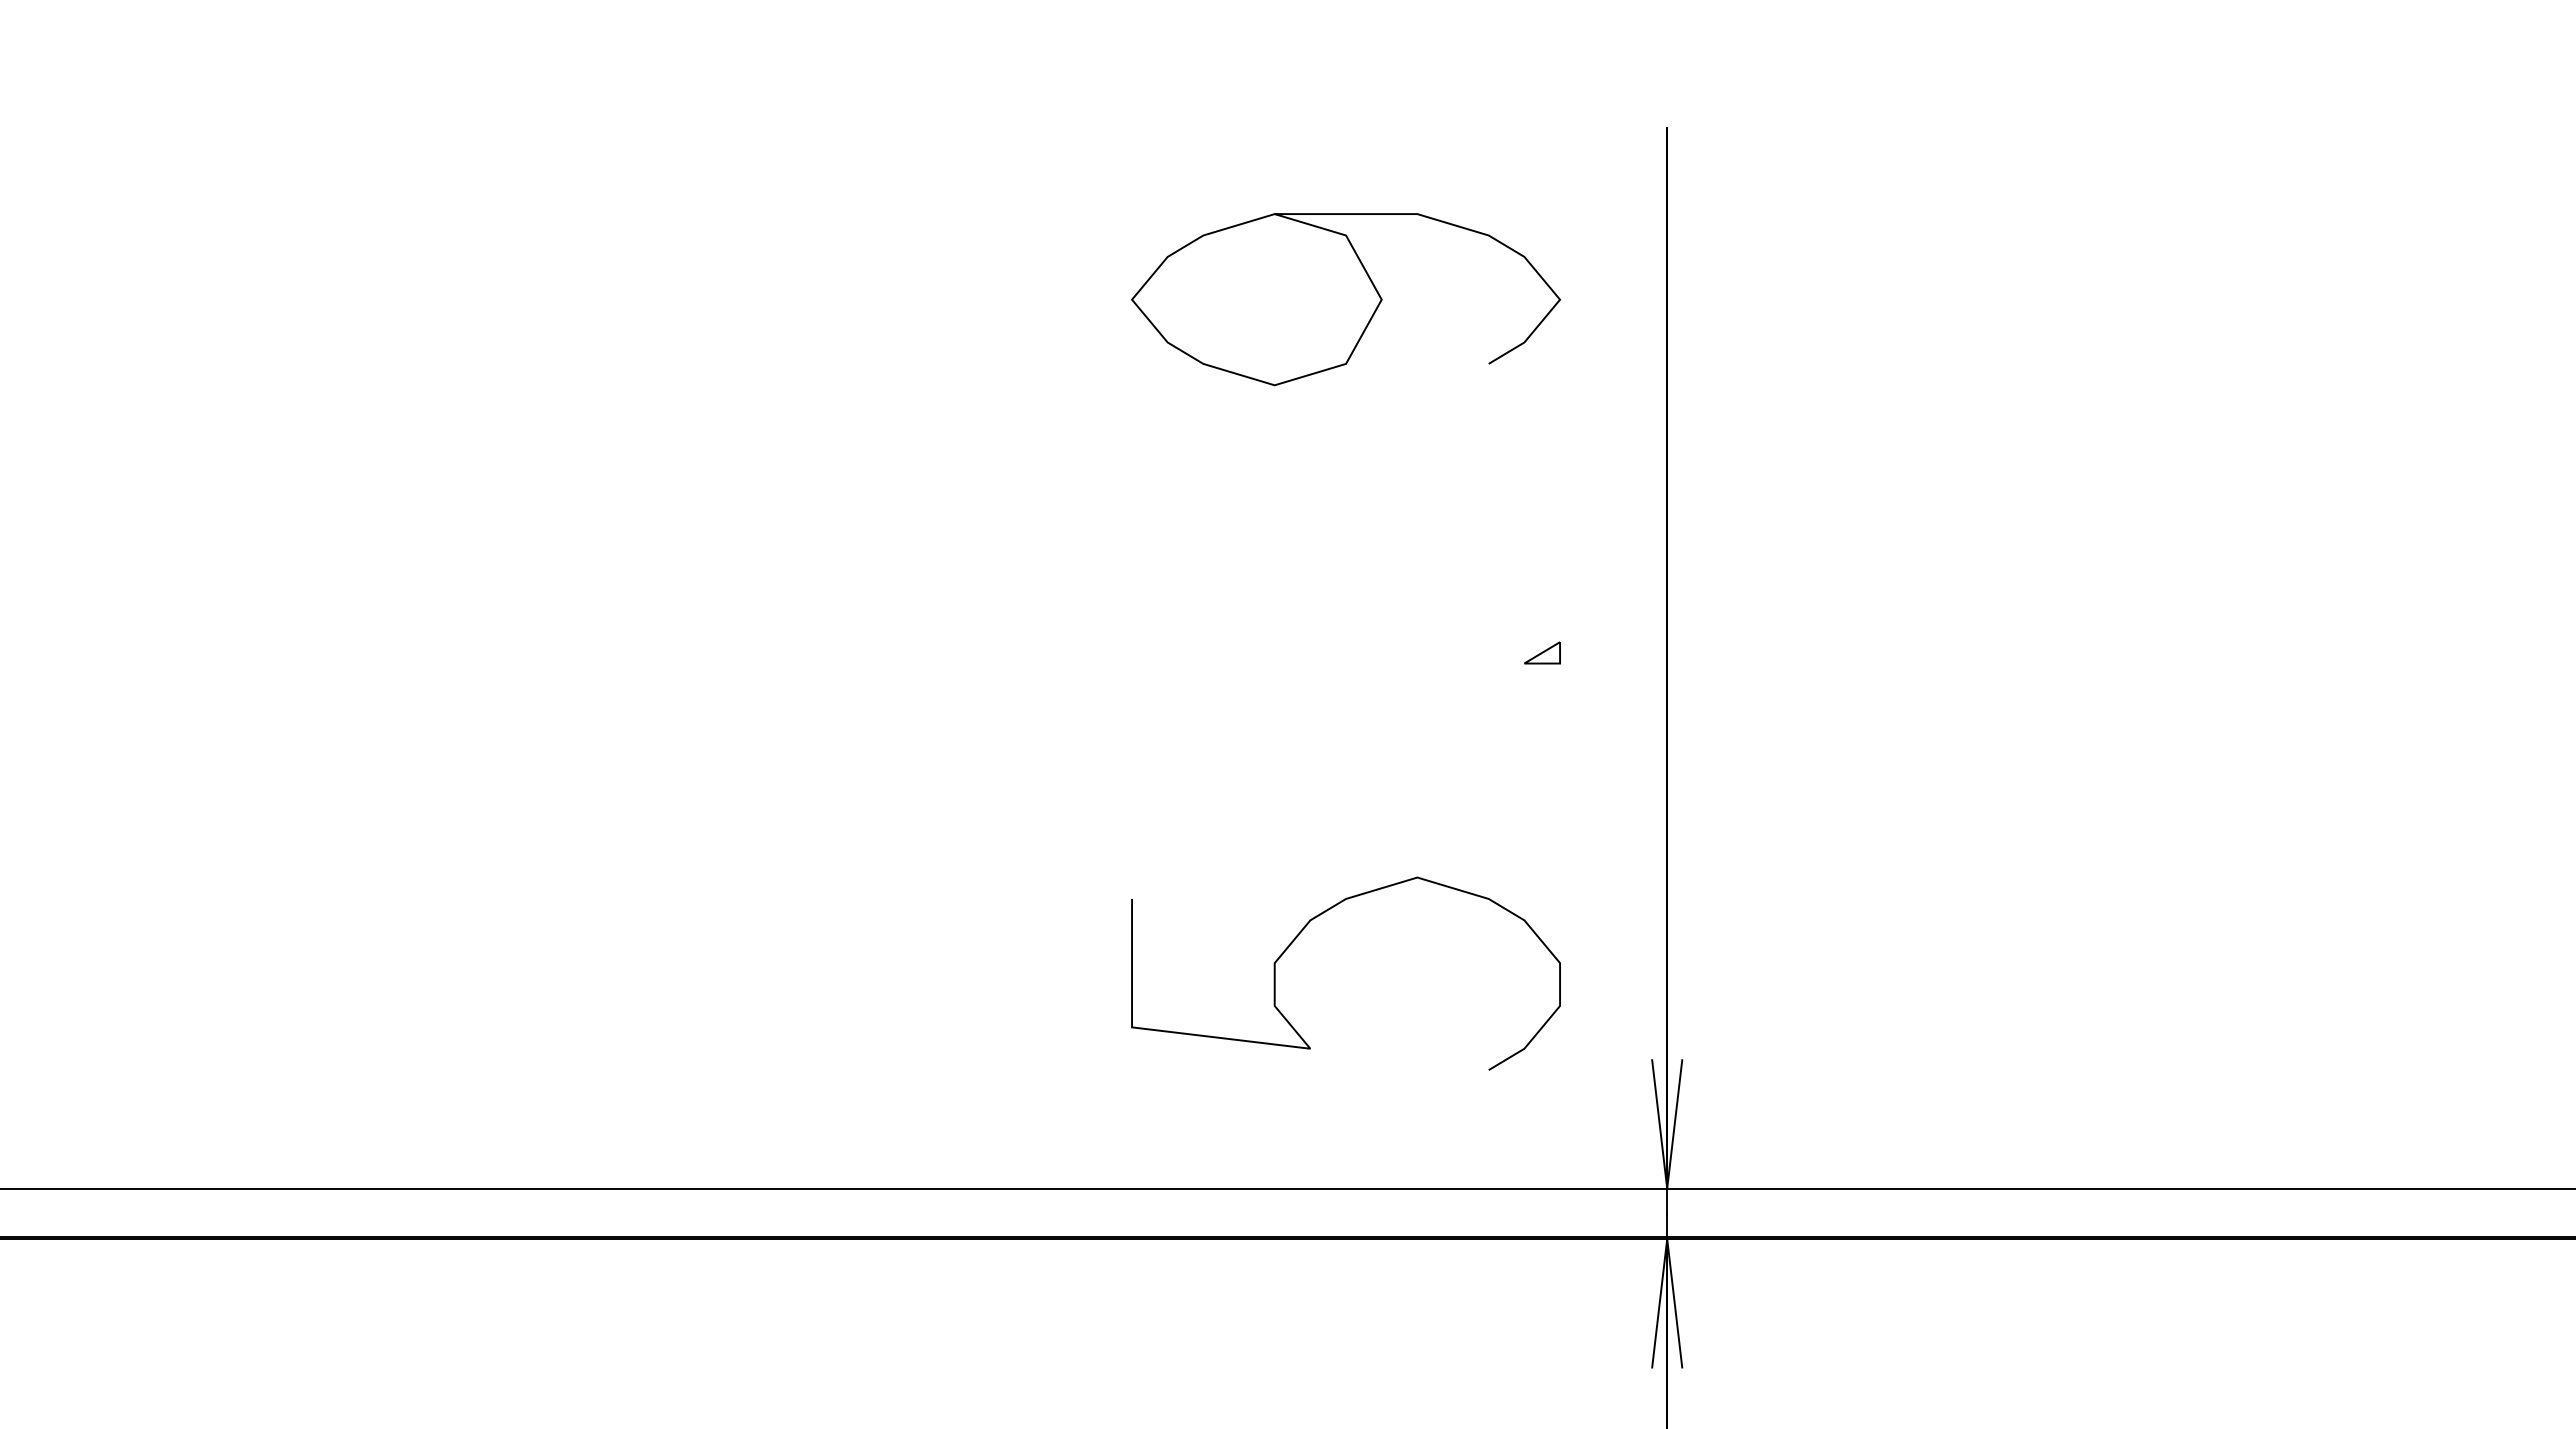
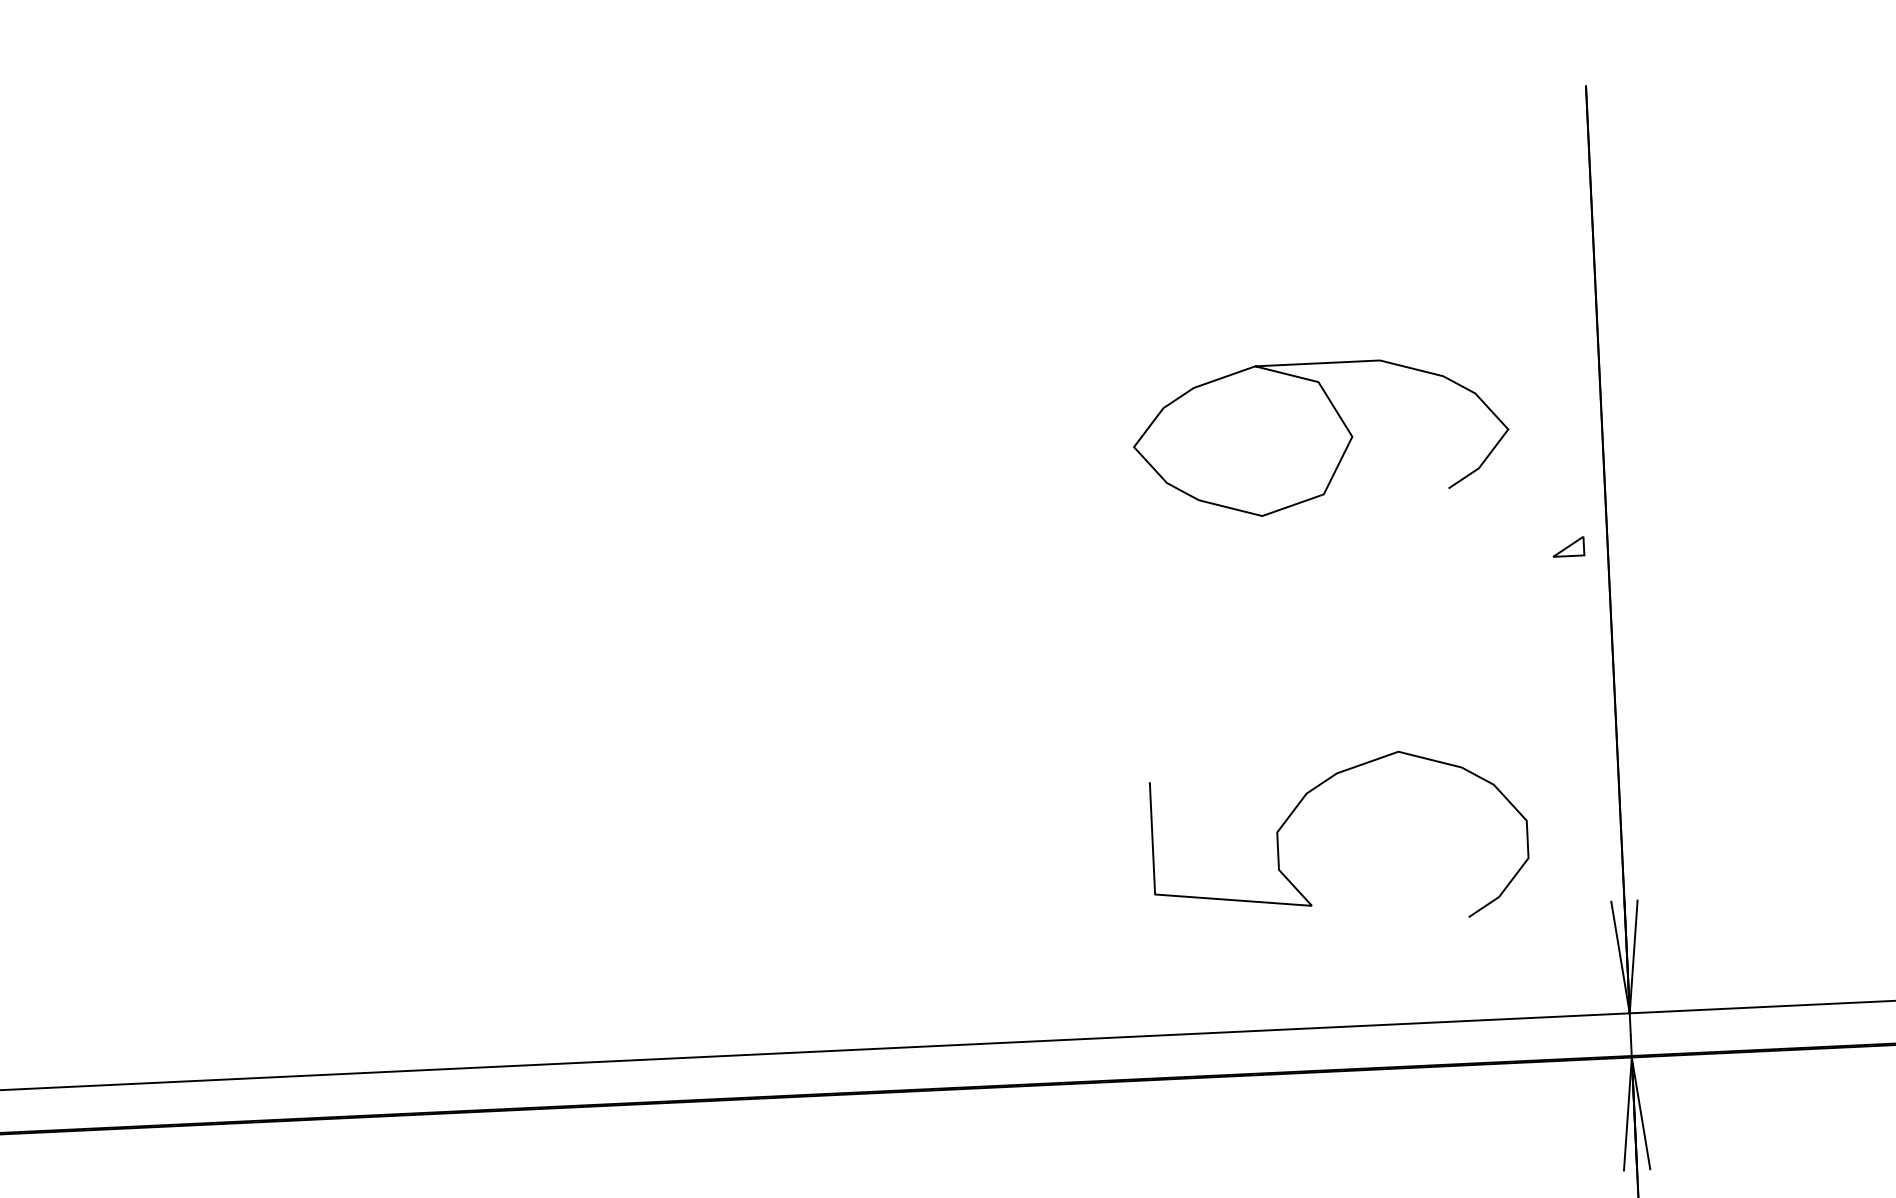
curve: (1372, 285) -> (1343, 424), moved
part: (1542, 652) -> (1568, 546), moved

